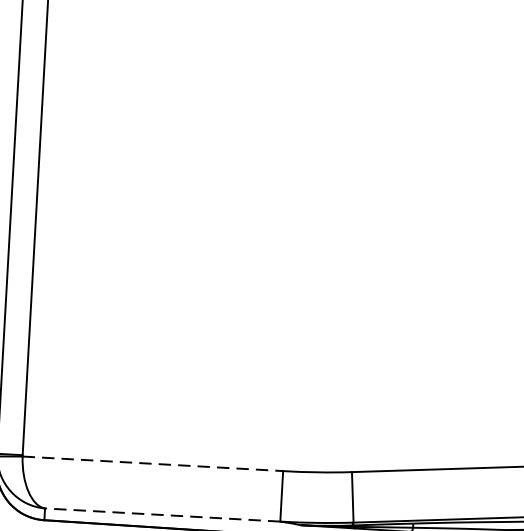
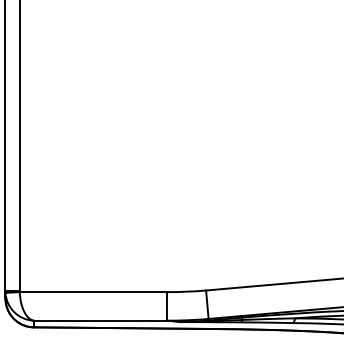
line: (152, 464) -> (93, 292), dashed -> solid
line: (162, 514) -> (100, 320), dashed -> solid

